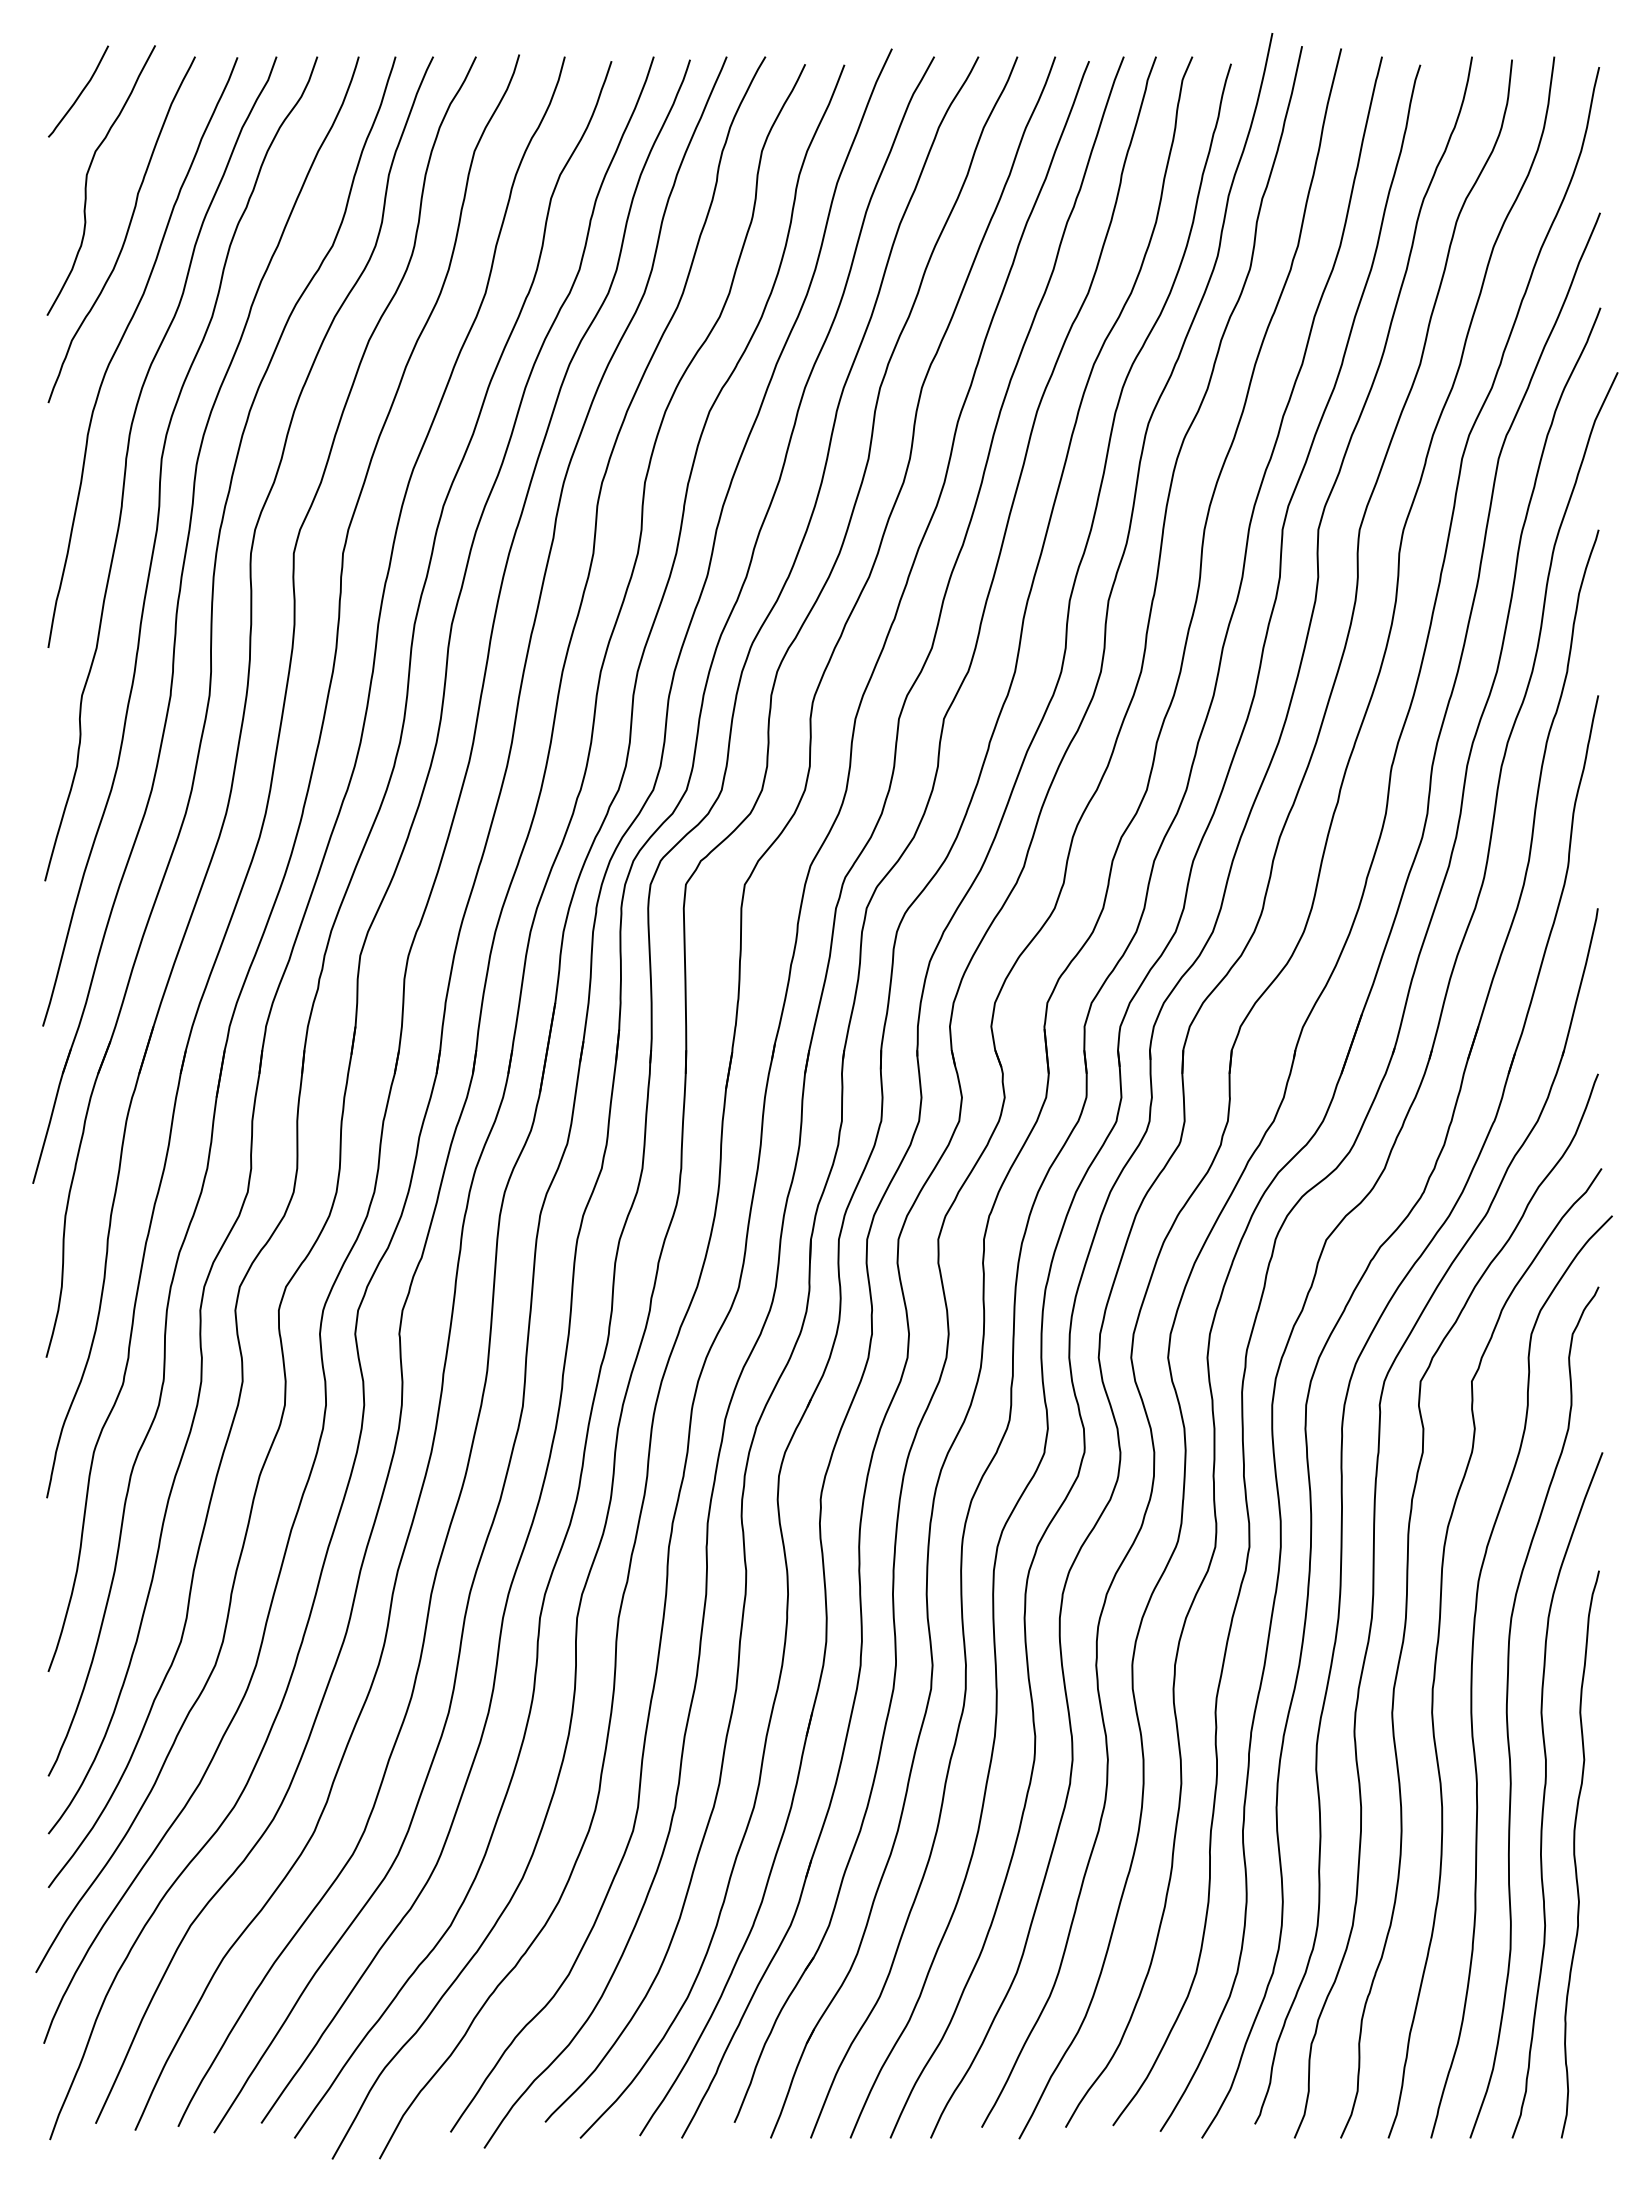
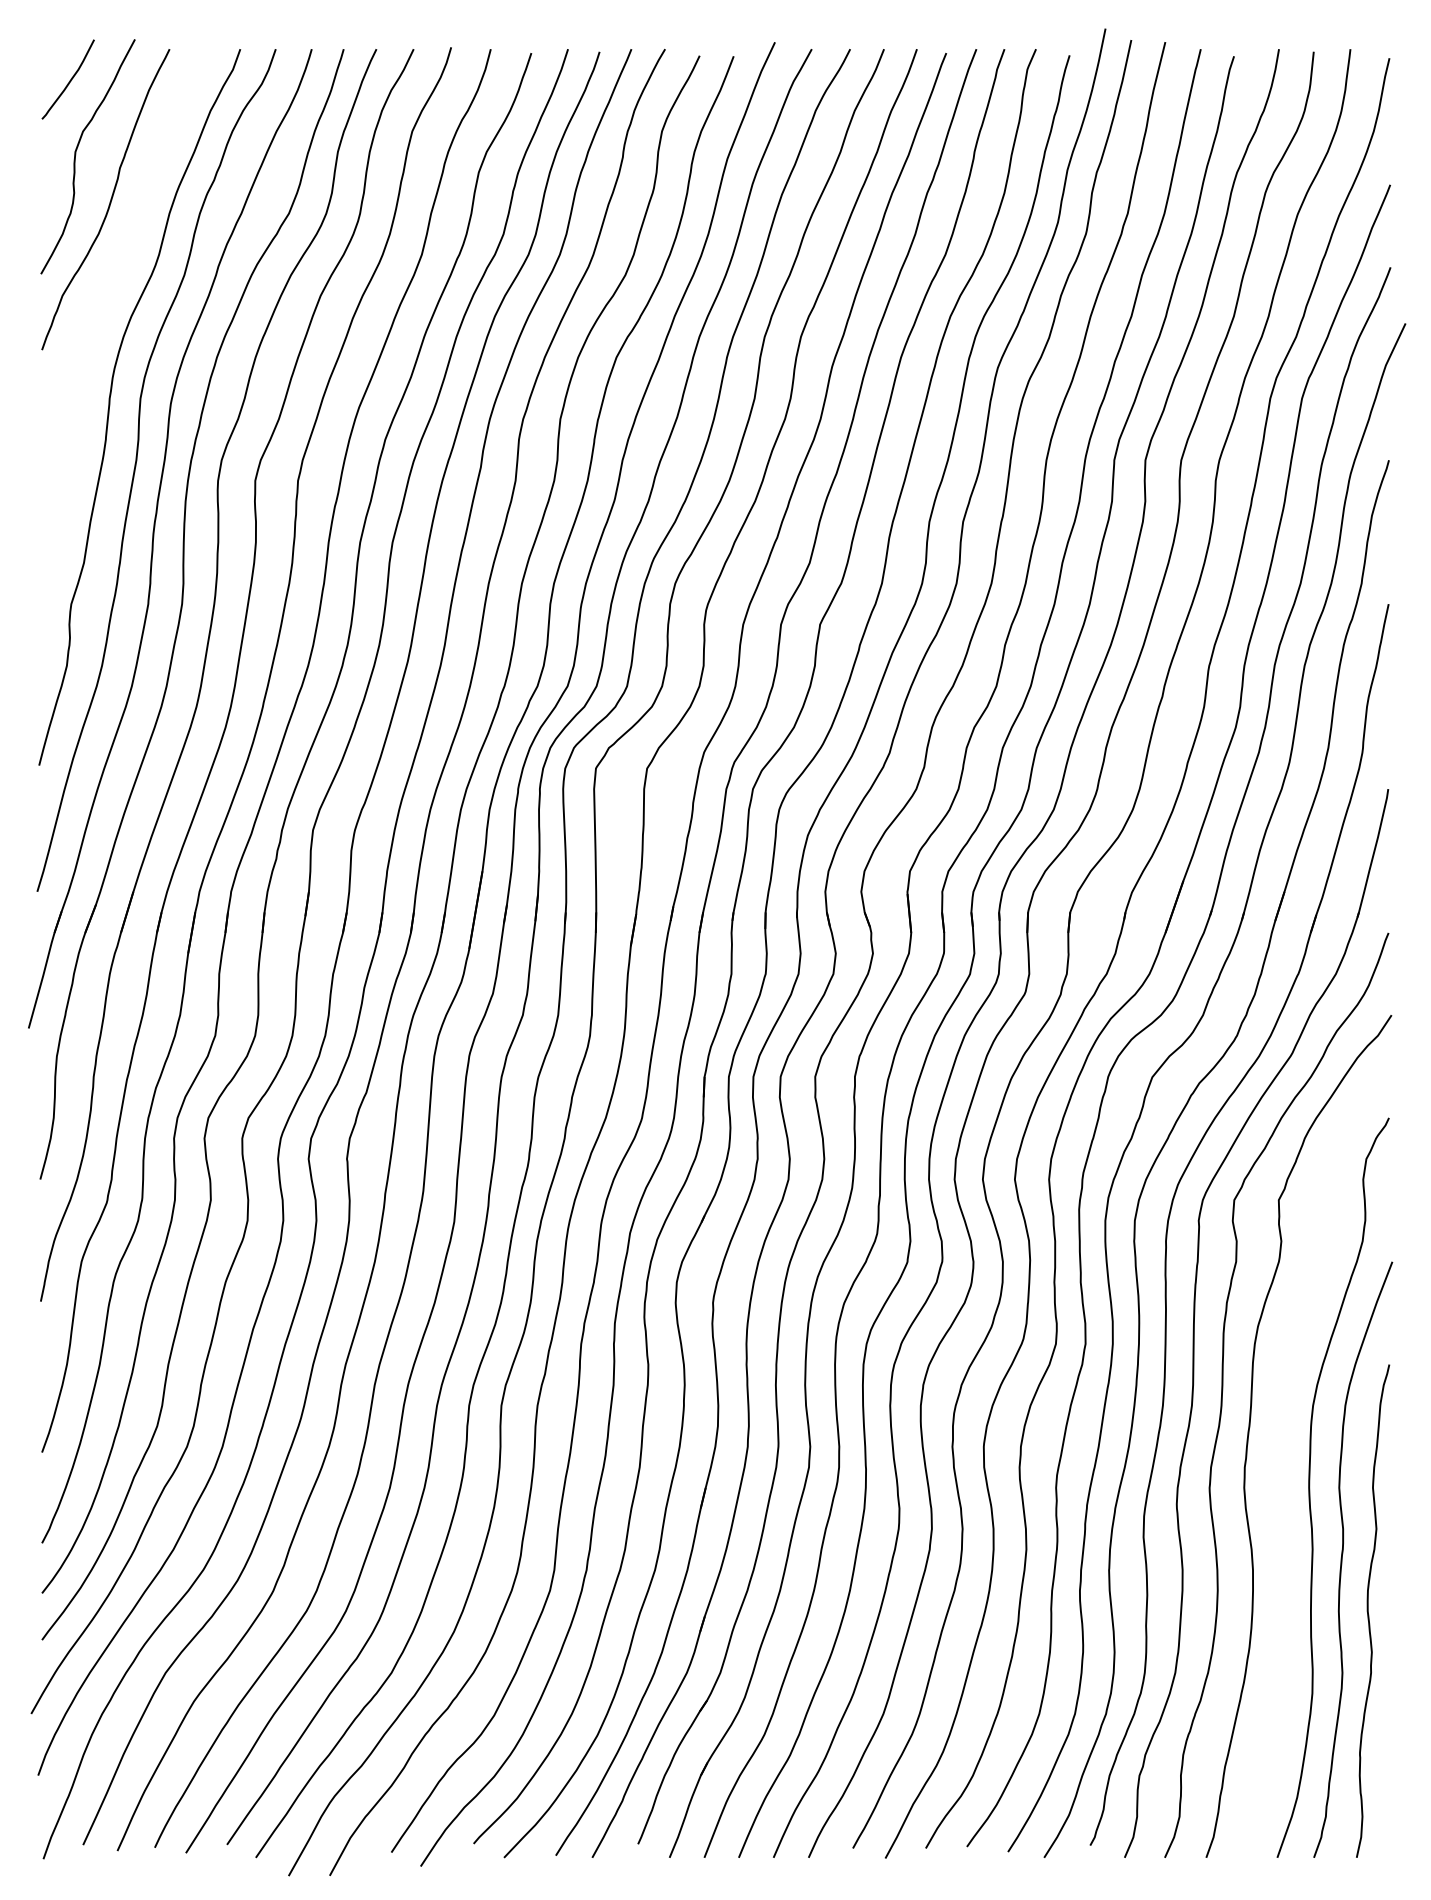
curve: (122, 340) -> (106, 295), removed
curve: (1472, 1676) -> (1279, 1456), removed

